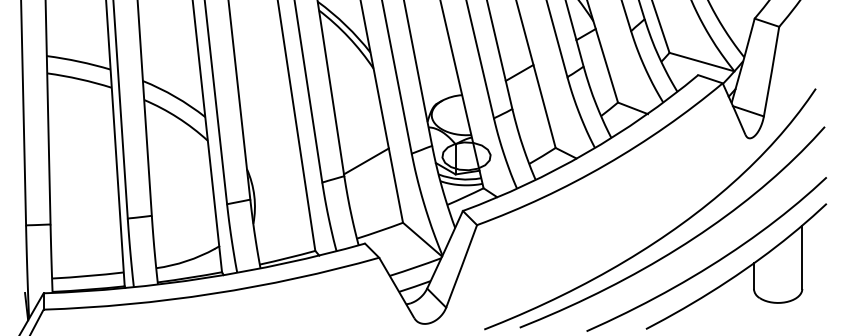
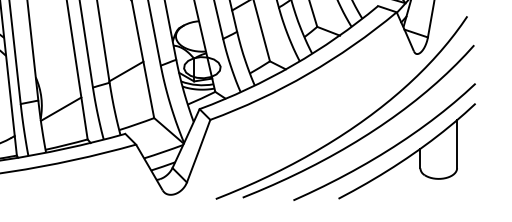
line: (280, 210) -> (61, 108), added

